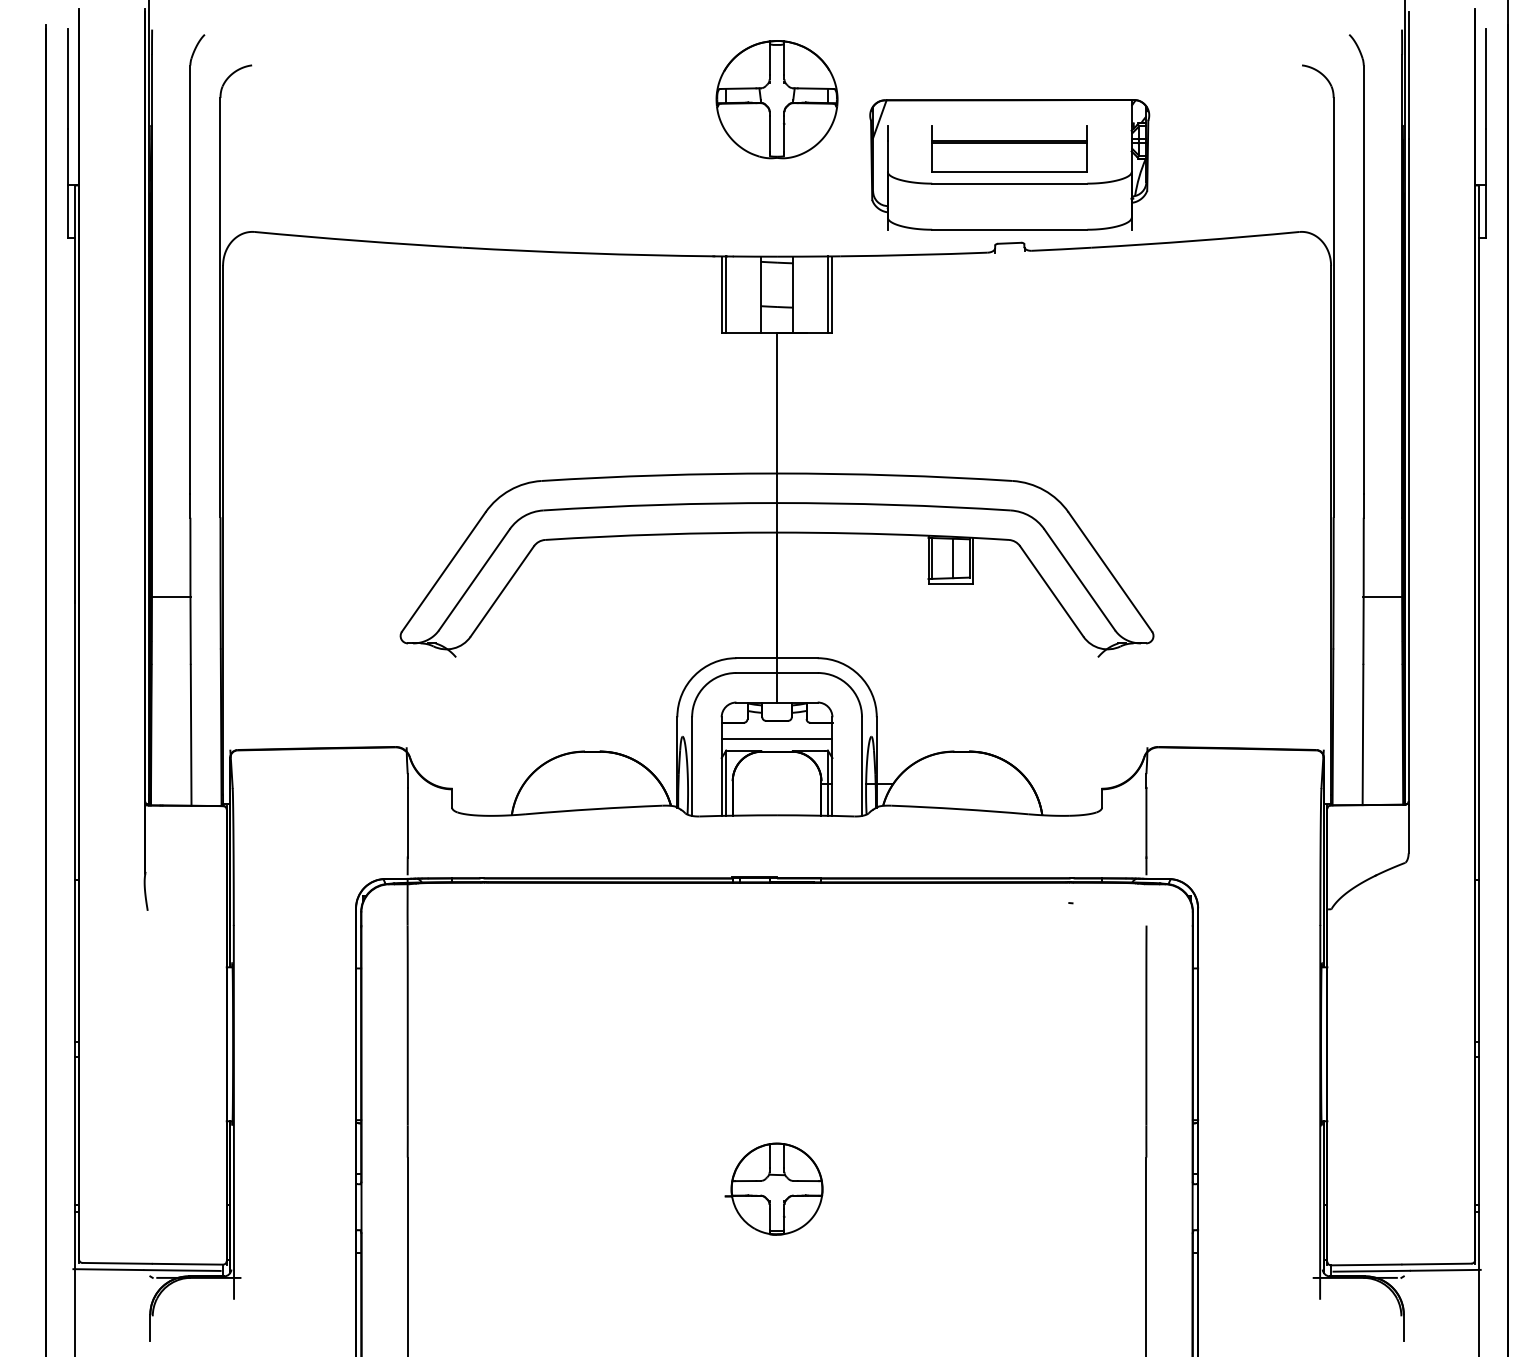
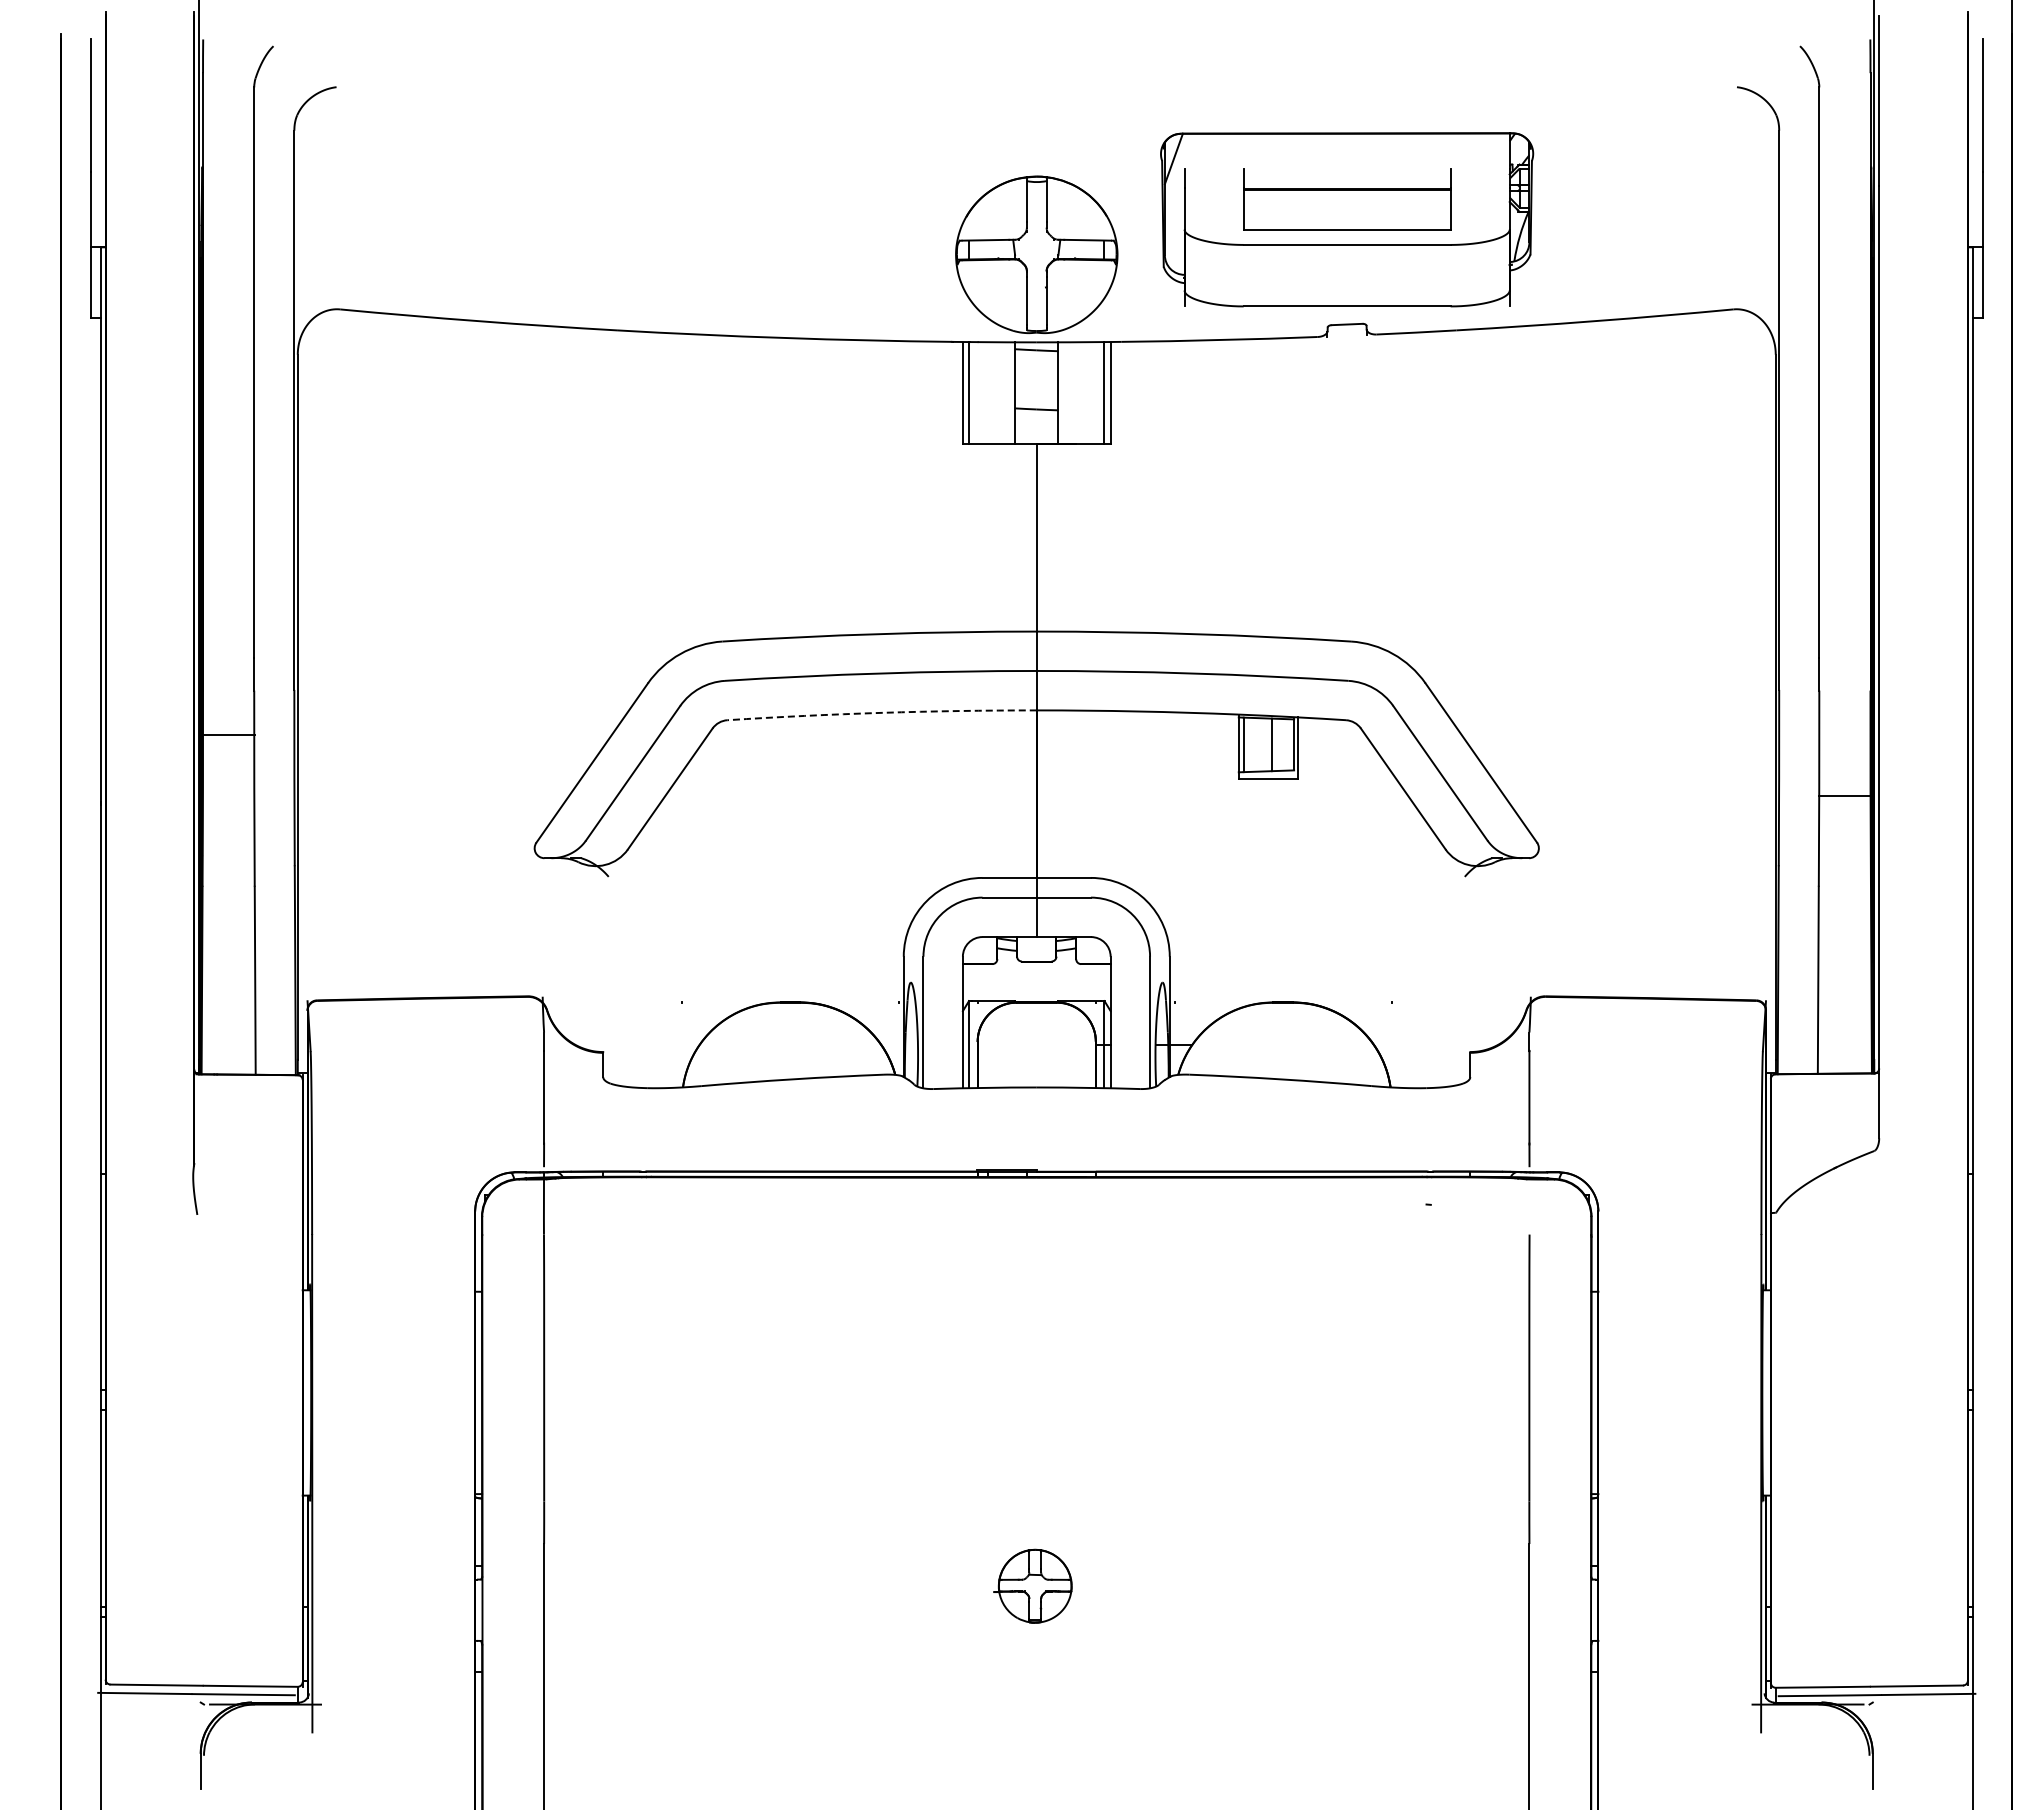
part: (776, 99) -> (1036, 254), moved
arc: (661, 534) -> (882, 712), solid -> dashed
line: (171, 597) -> (228, 735), moved
line: (776, 739) -> (1036, 986), removed
part: (773, 1189) -> (1032, 1586), size x0.6

